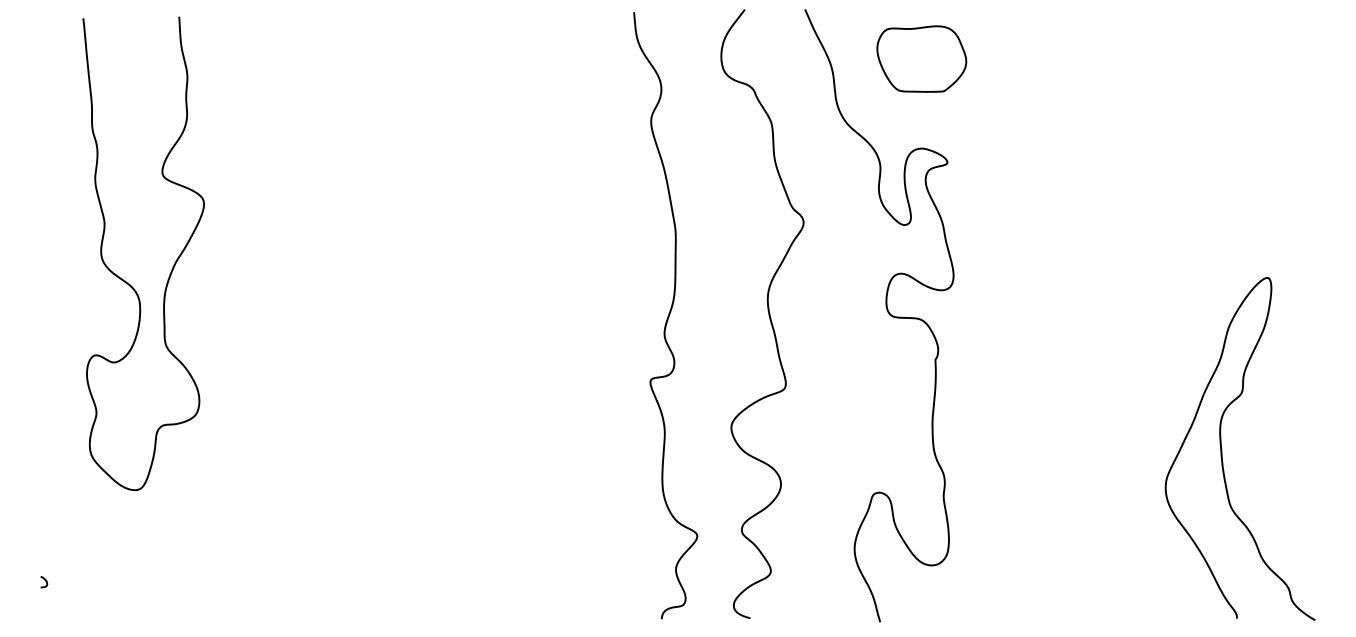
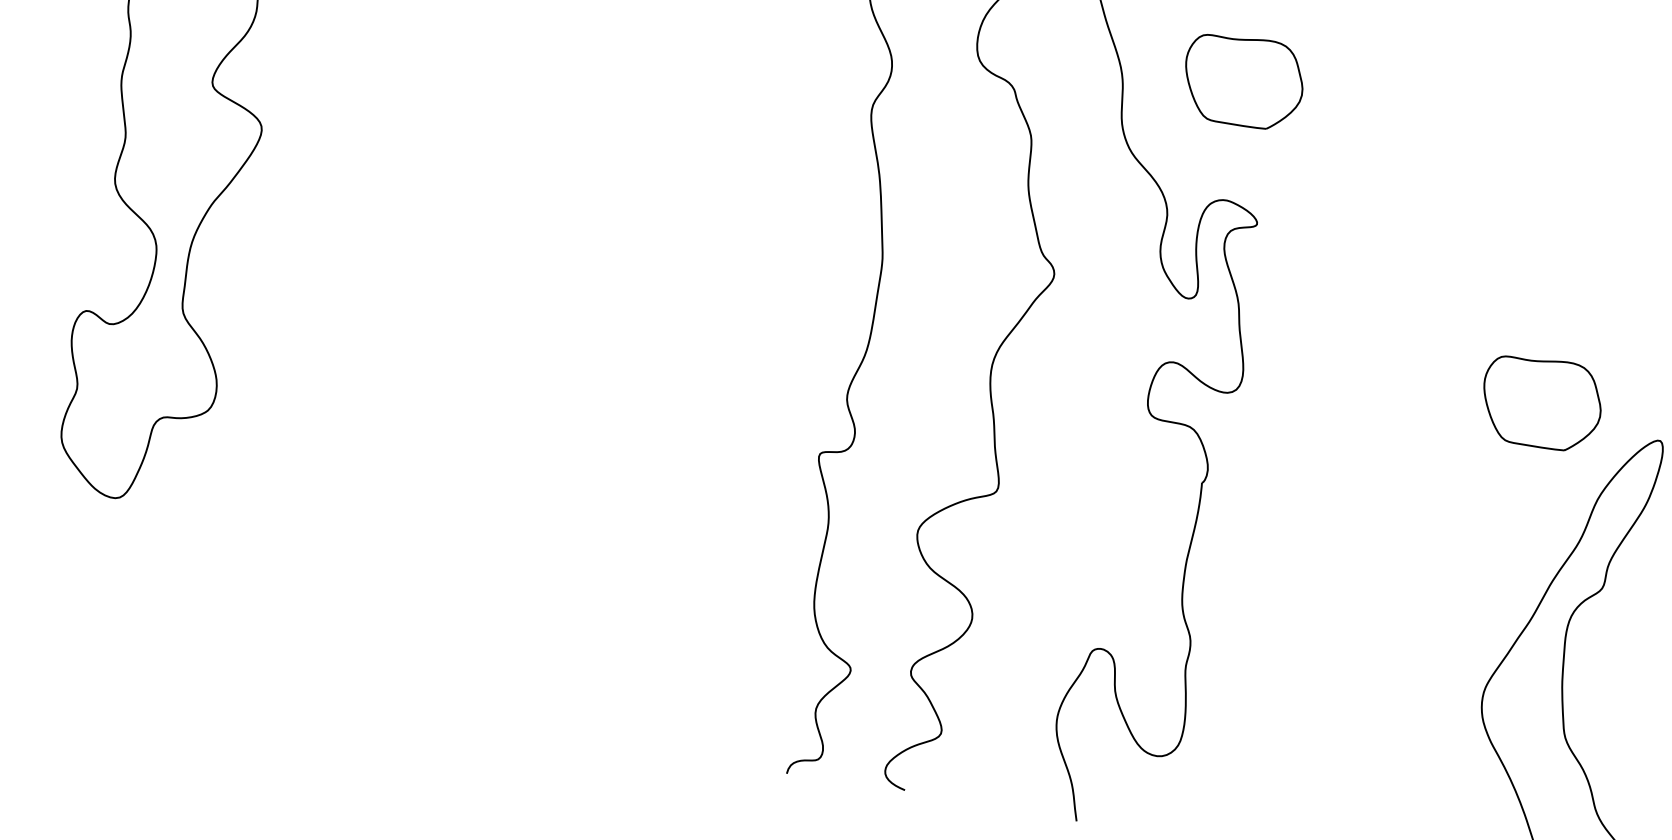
part: (1176, 262) -> (1541, 402), added

